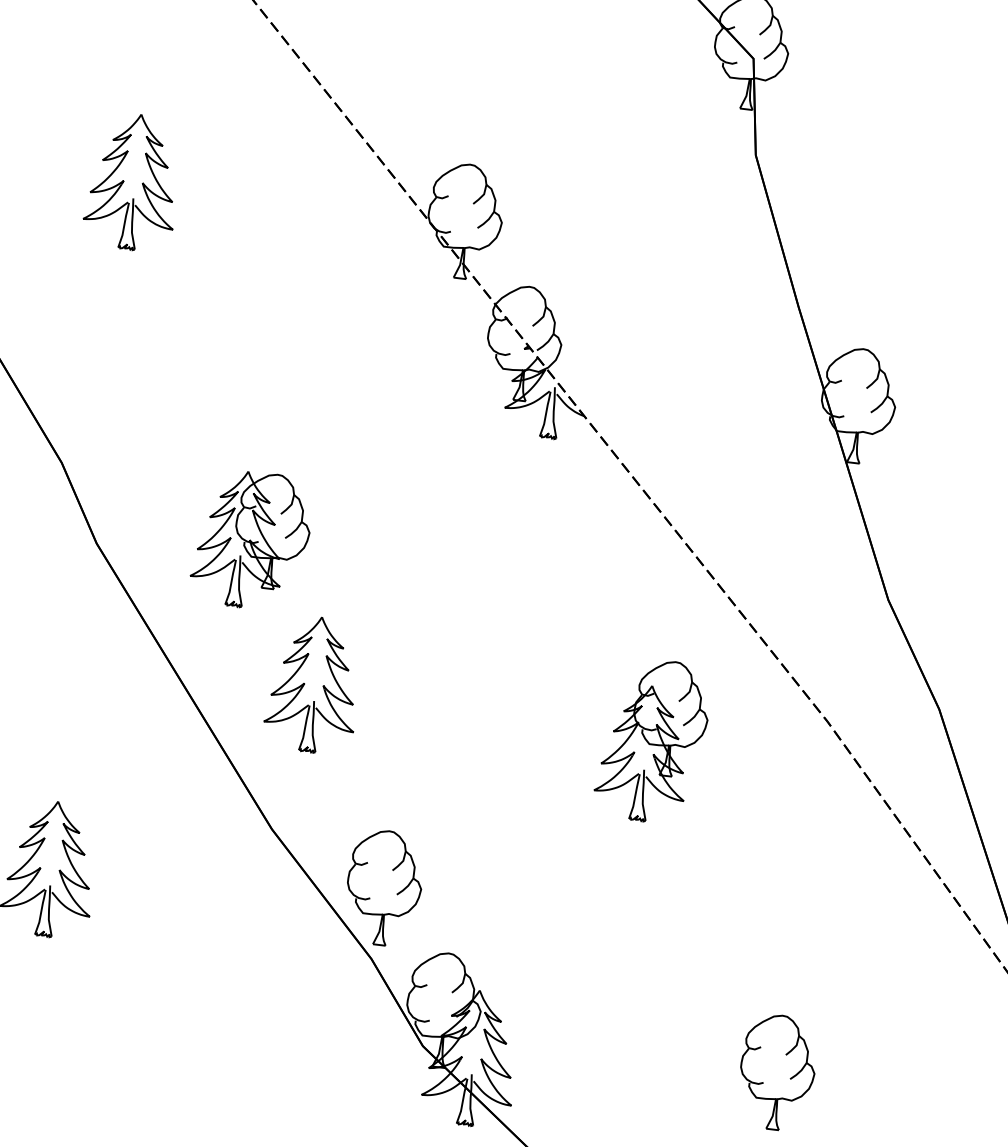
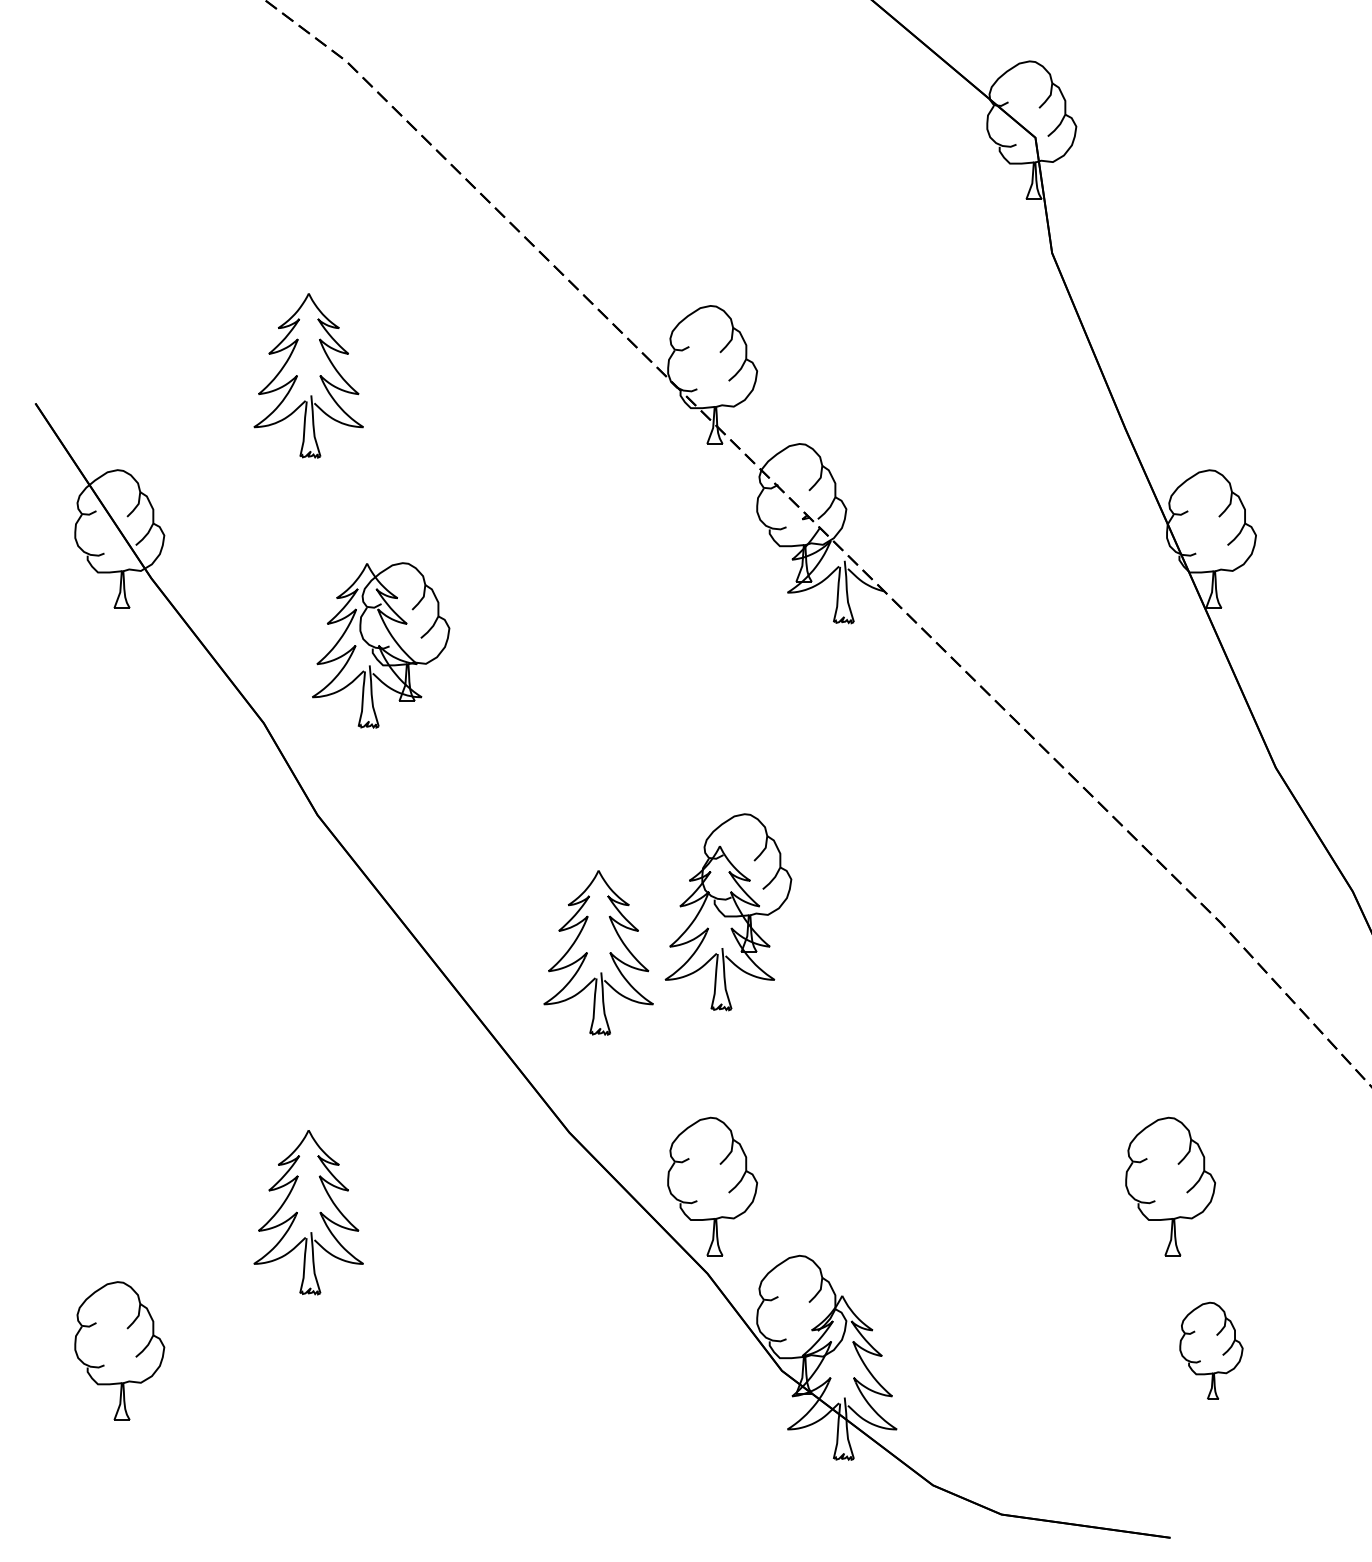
part: (252, 540) -> (381, 645), moved
part: (652, 741) -> (728, 912), moved
part: (760, 933) -> (1170, 1186), added
part: (777, 1072) -> (1211, 1350), size x0.7

